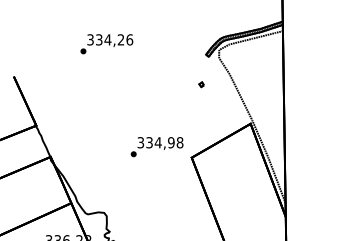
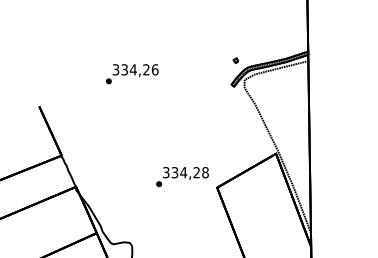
part: (201, 84) -> (235, 60), moved
text: (171, 142) -> (196, 172), 334,98 -> 334,28

